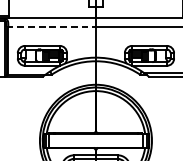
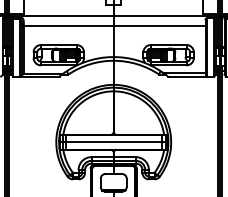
line: (50, 26) -> (67, 25), dashed -> solid
line: (95, 140) -> (113, 142), added

